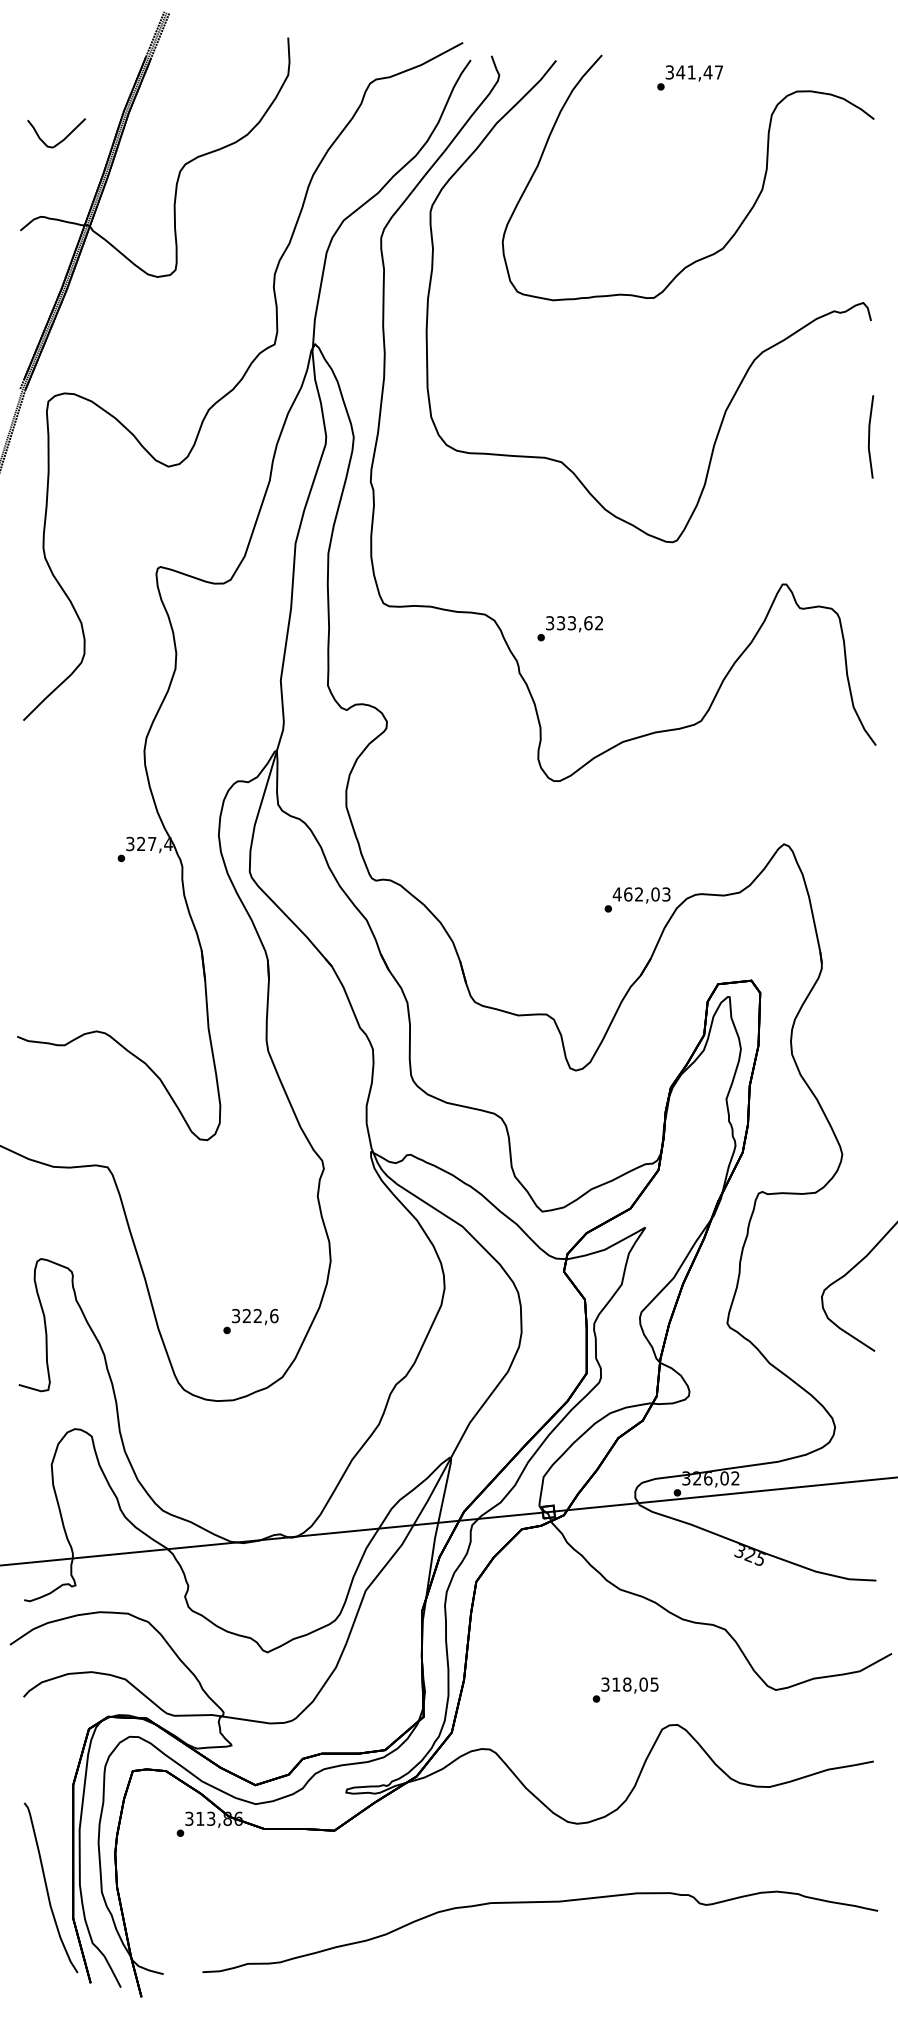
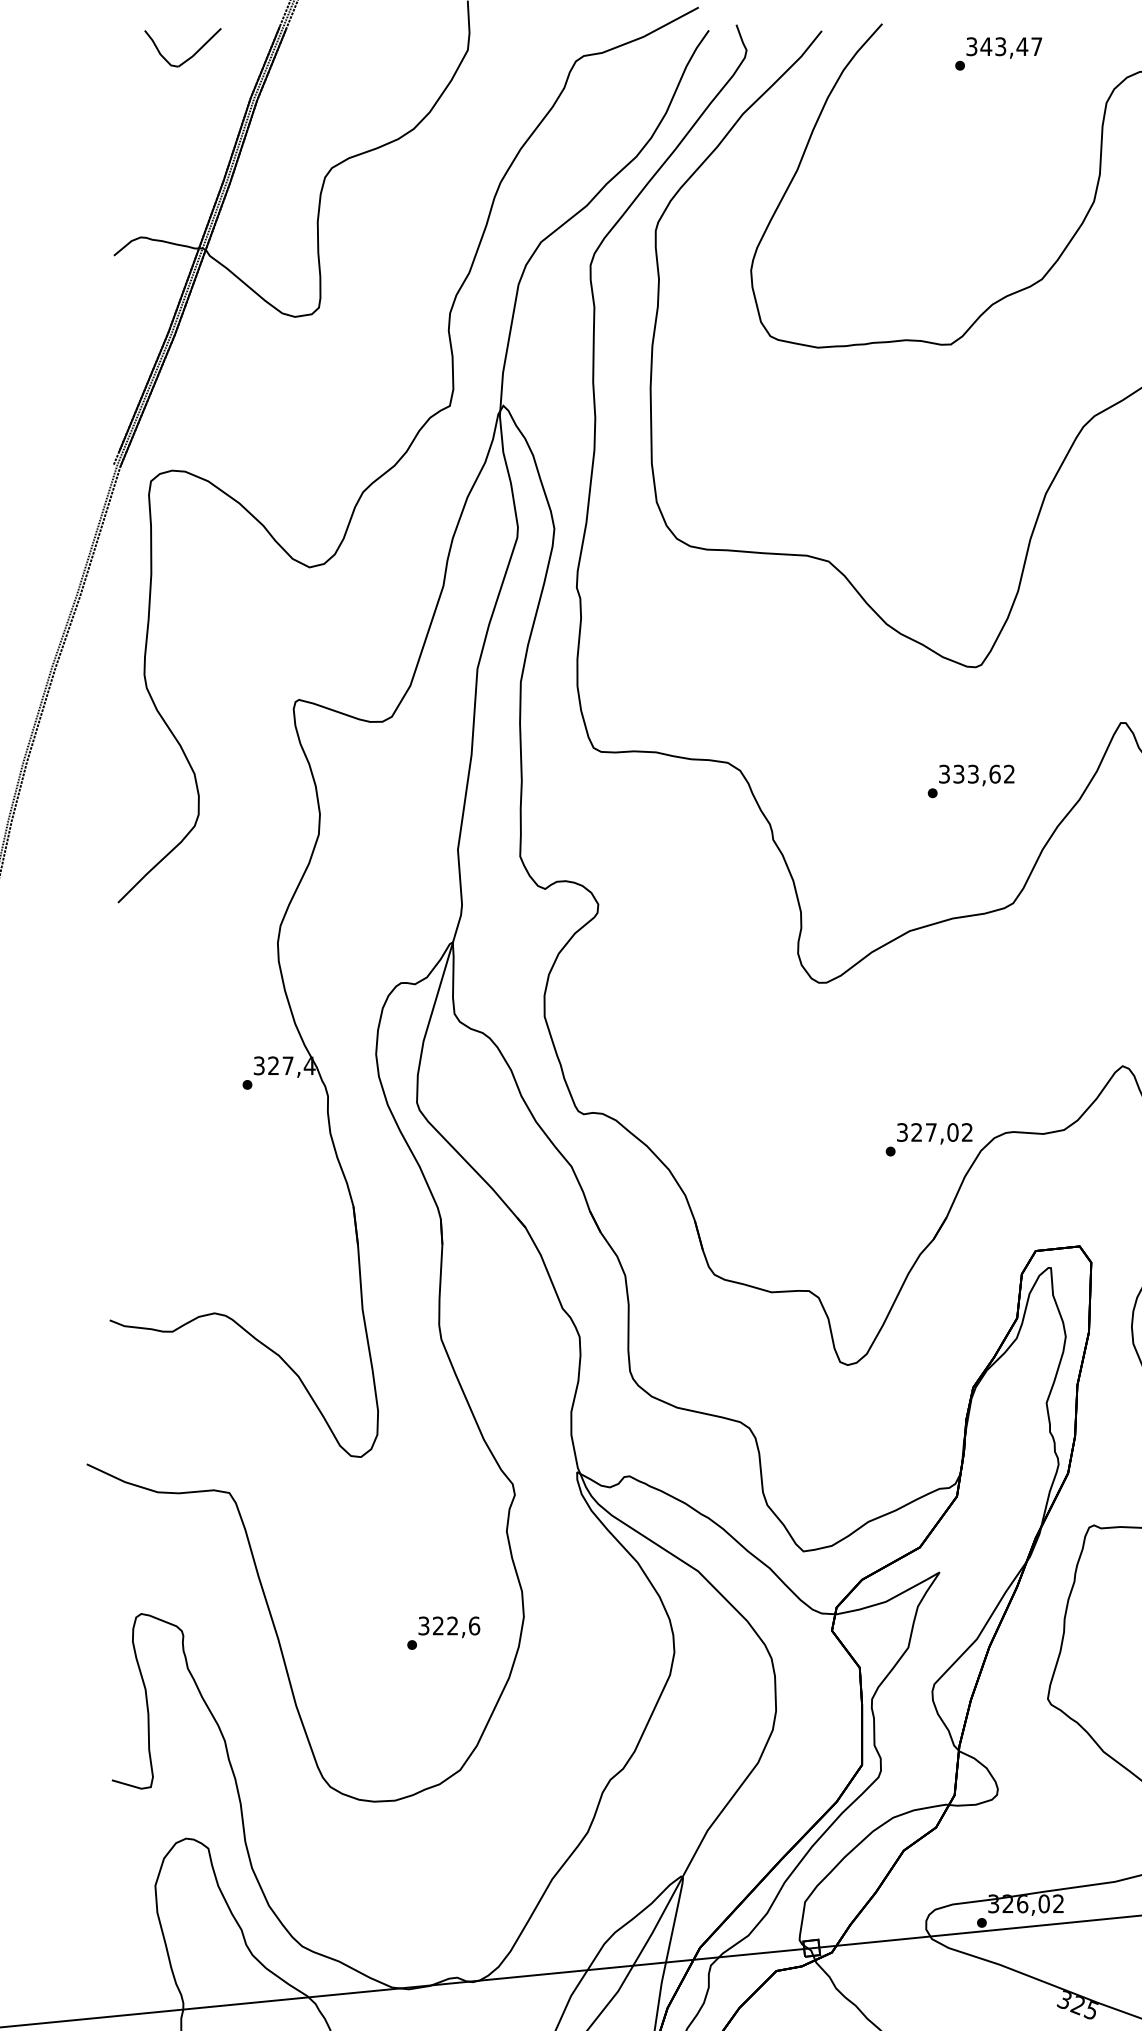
text: (691, 72) -> (1000, 46), 341,47 -> 343,47
part: (62, 139) -> (190, 55), moved
text: (569, 628) -> (970, 781), moved
text: (641, 894) -> (934, 1132), 462,03 -> 327,02
text: (250, 1321) -> (443, 1633), moved

